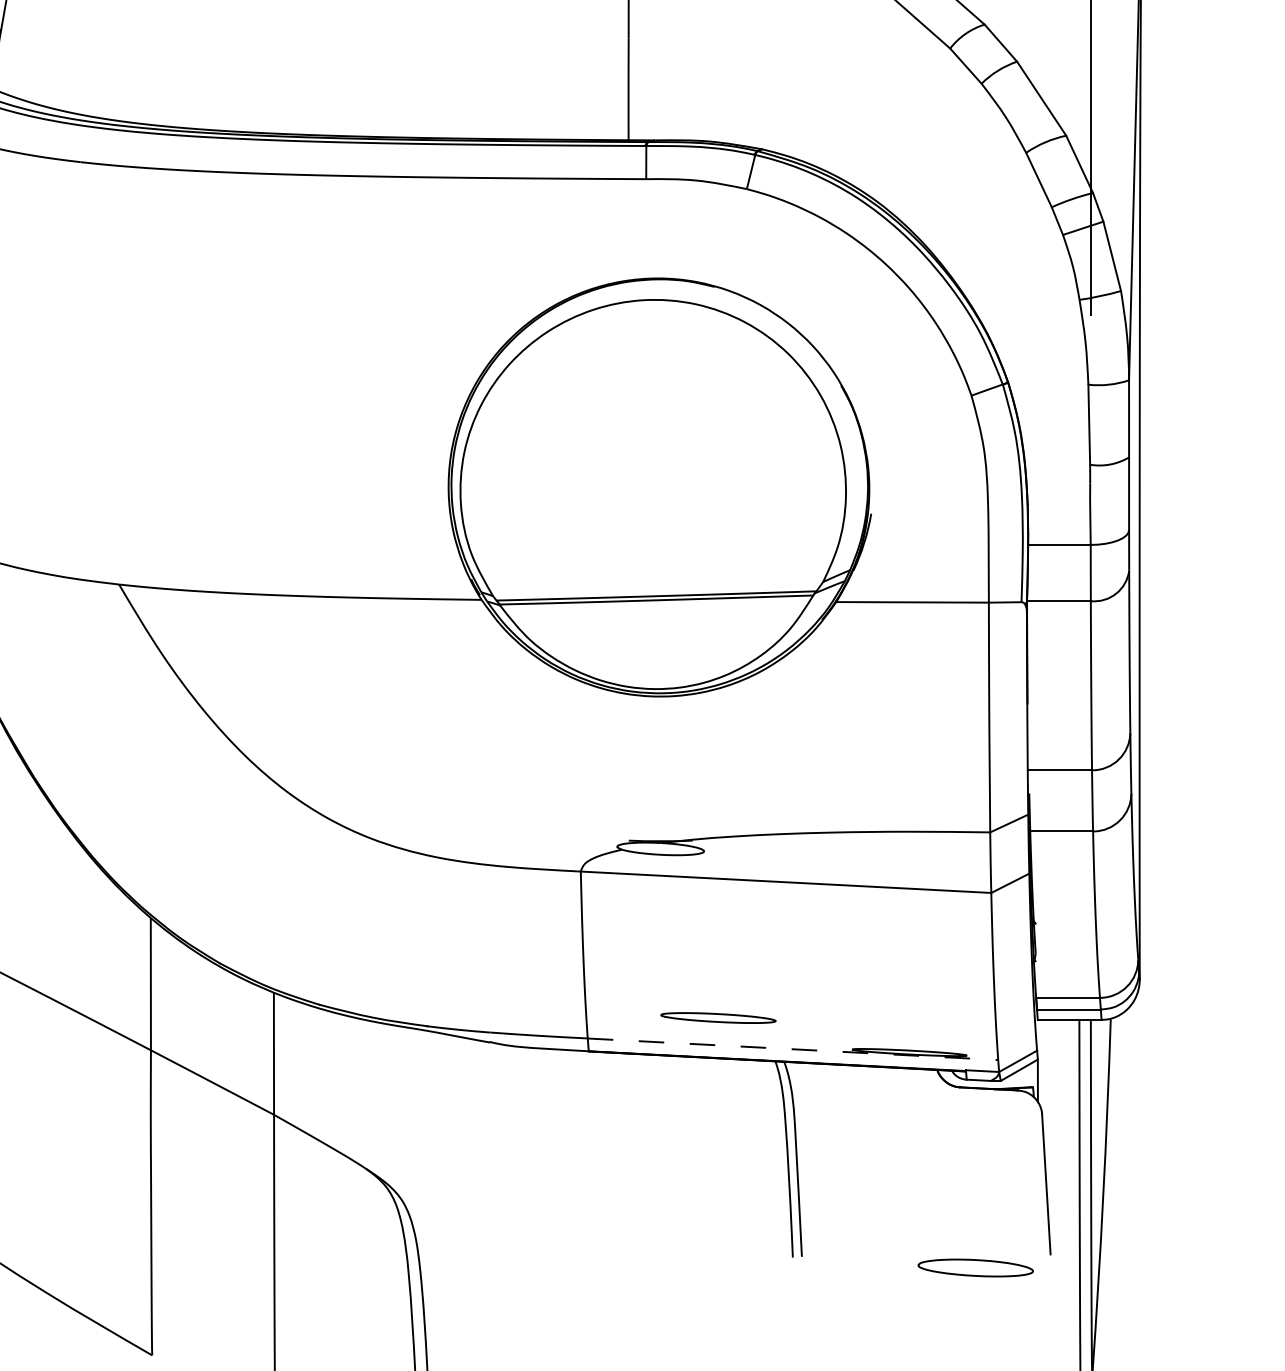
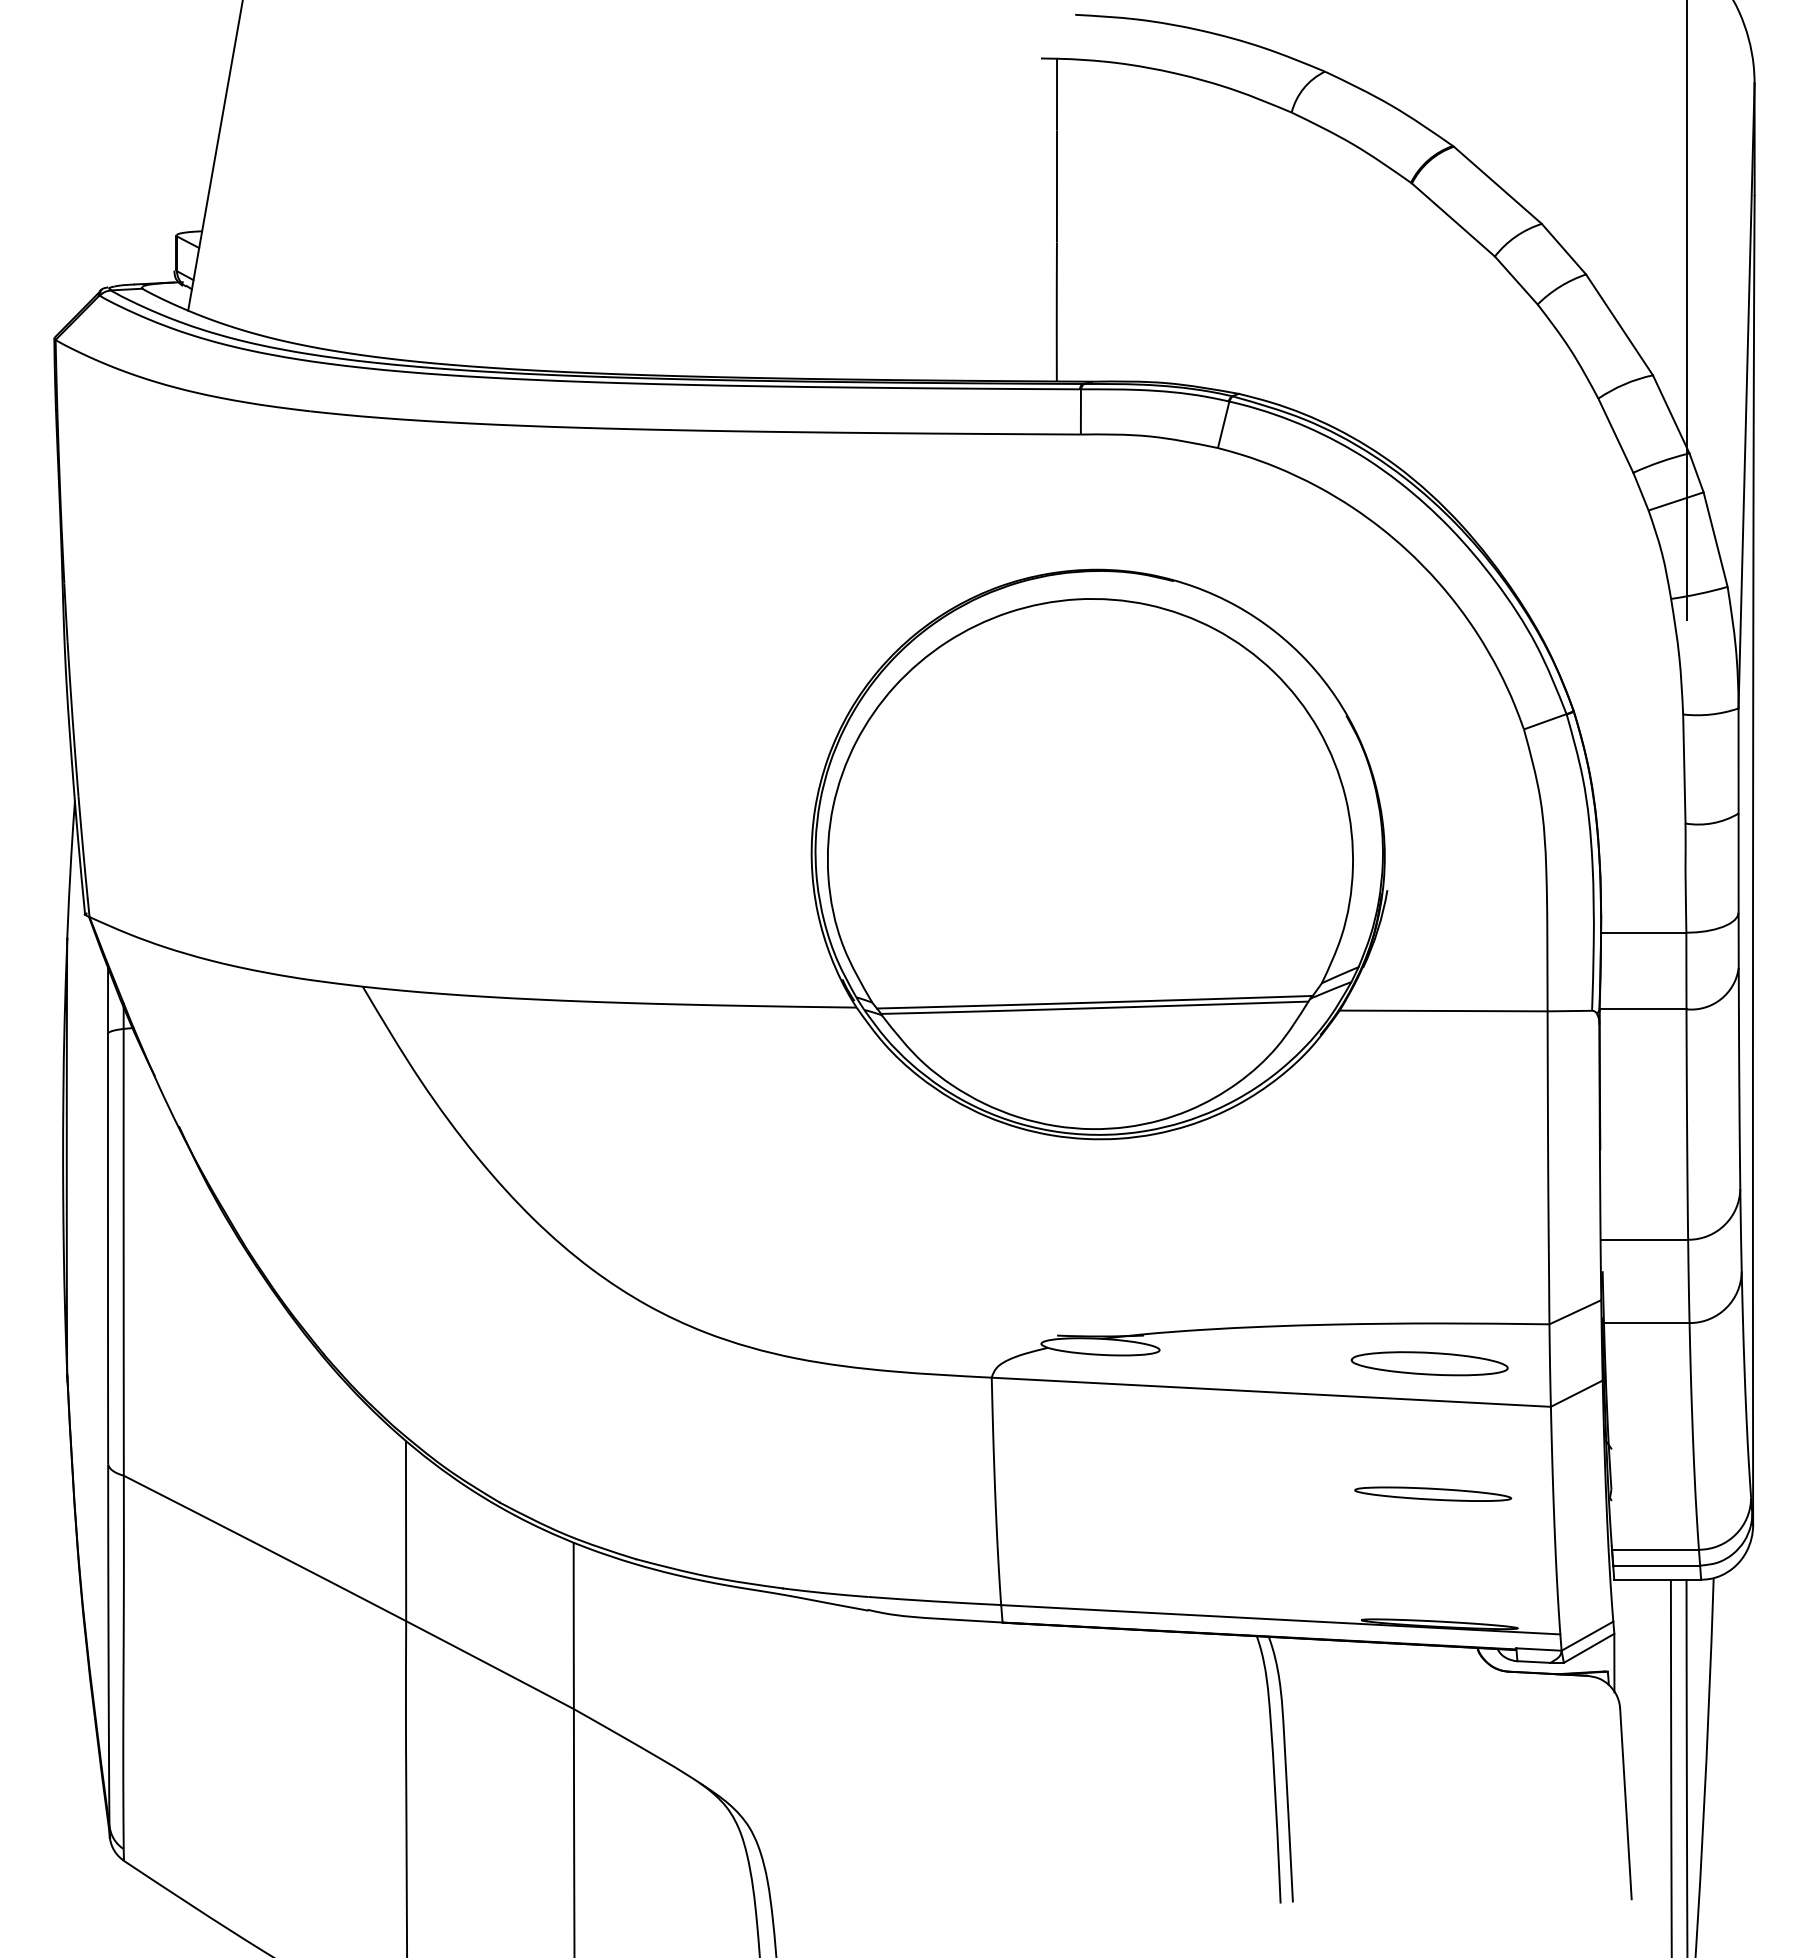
part: (718, 1017) -> (1433, 1493), moved
line: (792, 1049) -> (1280, 1619), dashed -> solid
part: (975, 1267) -> (1429, 1363), moved

